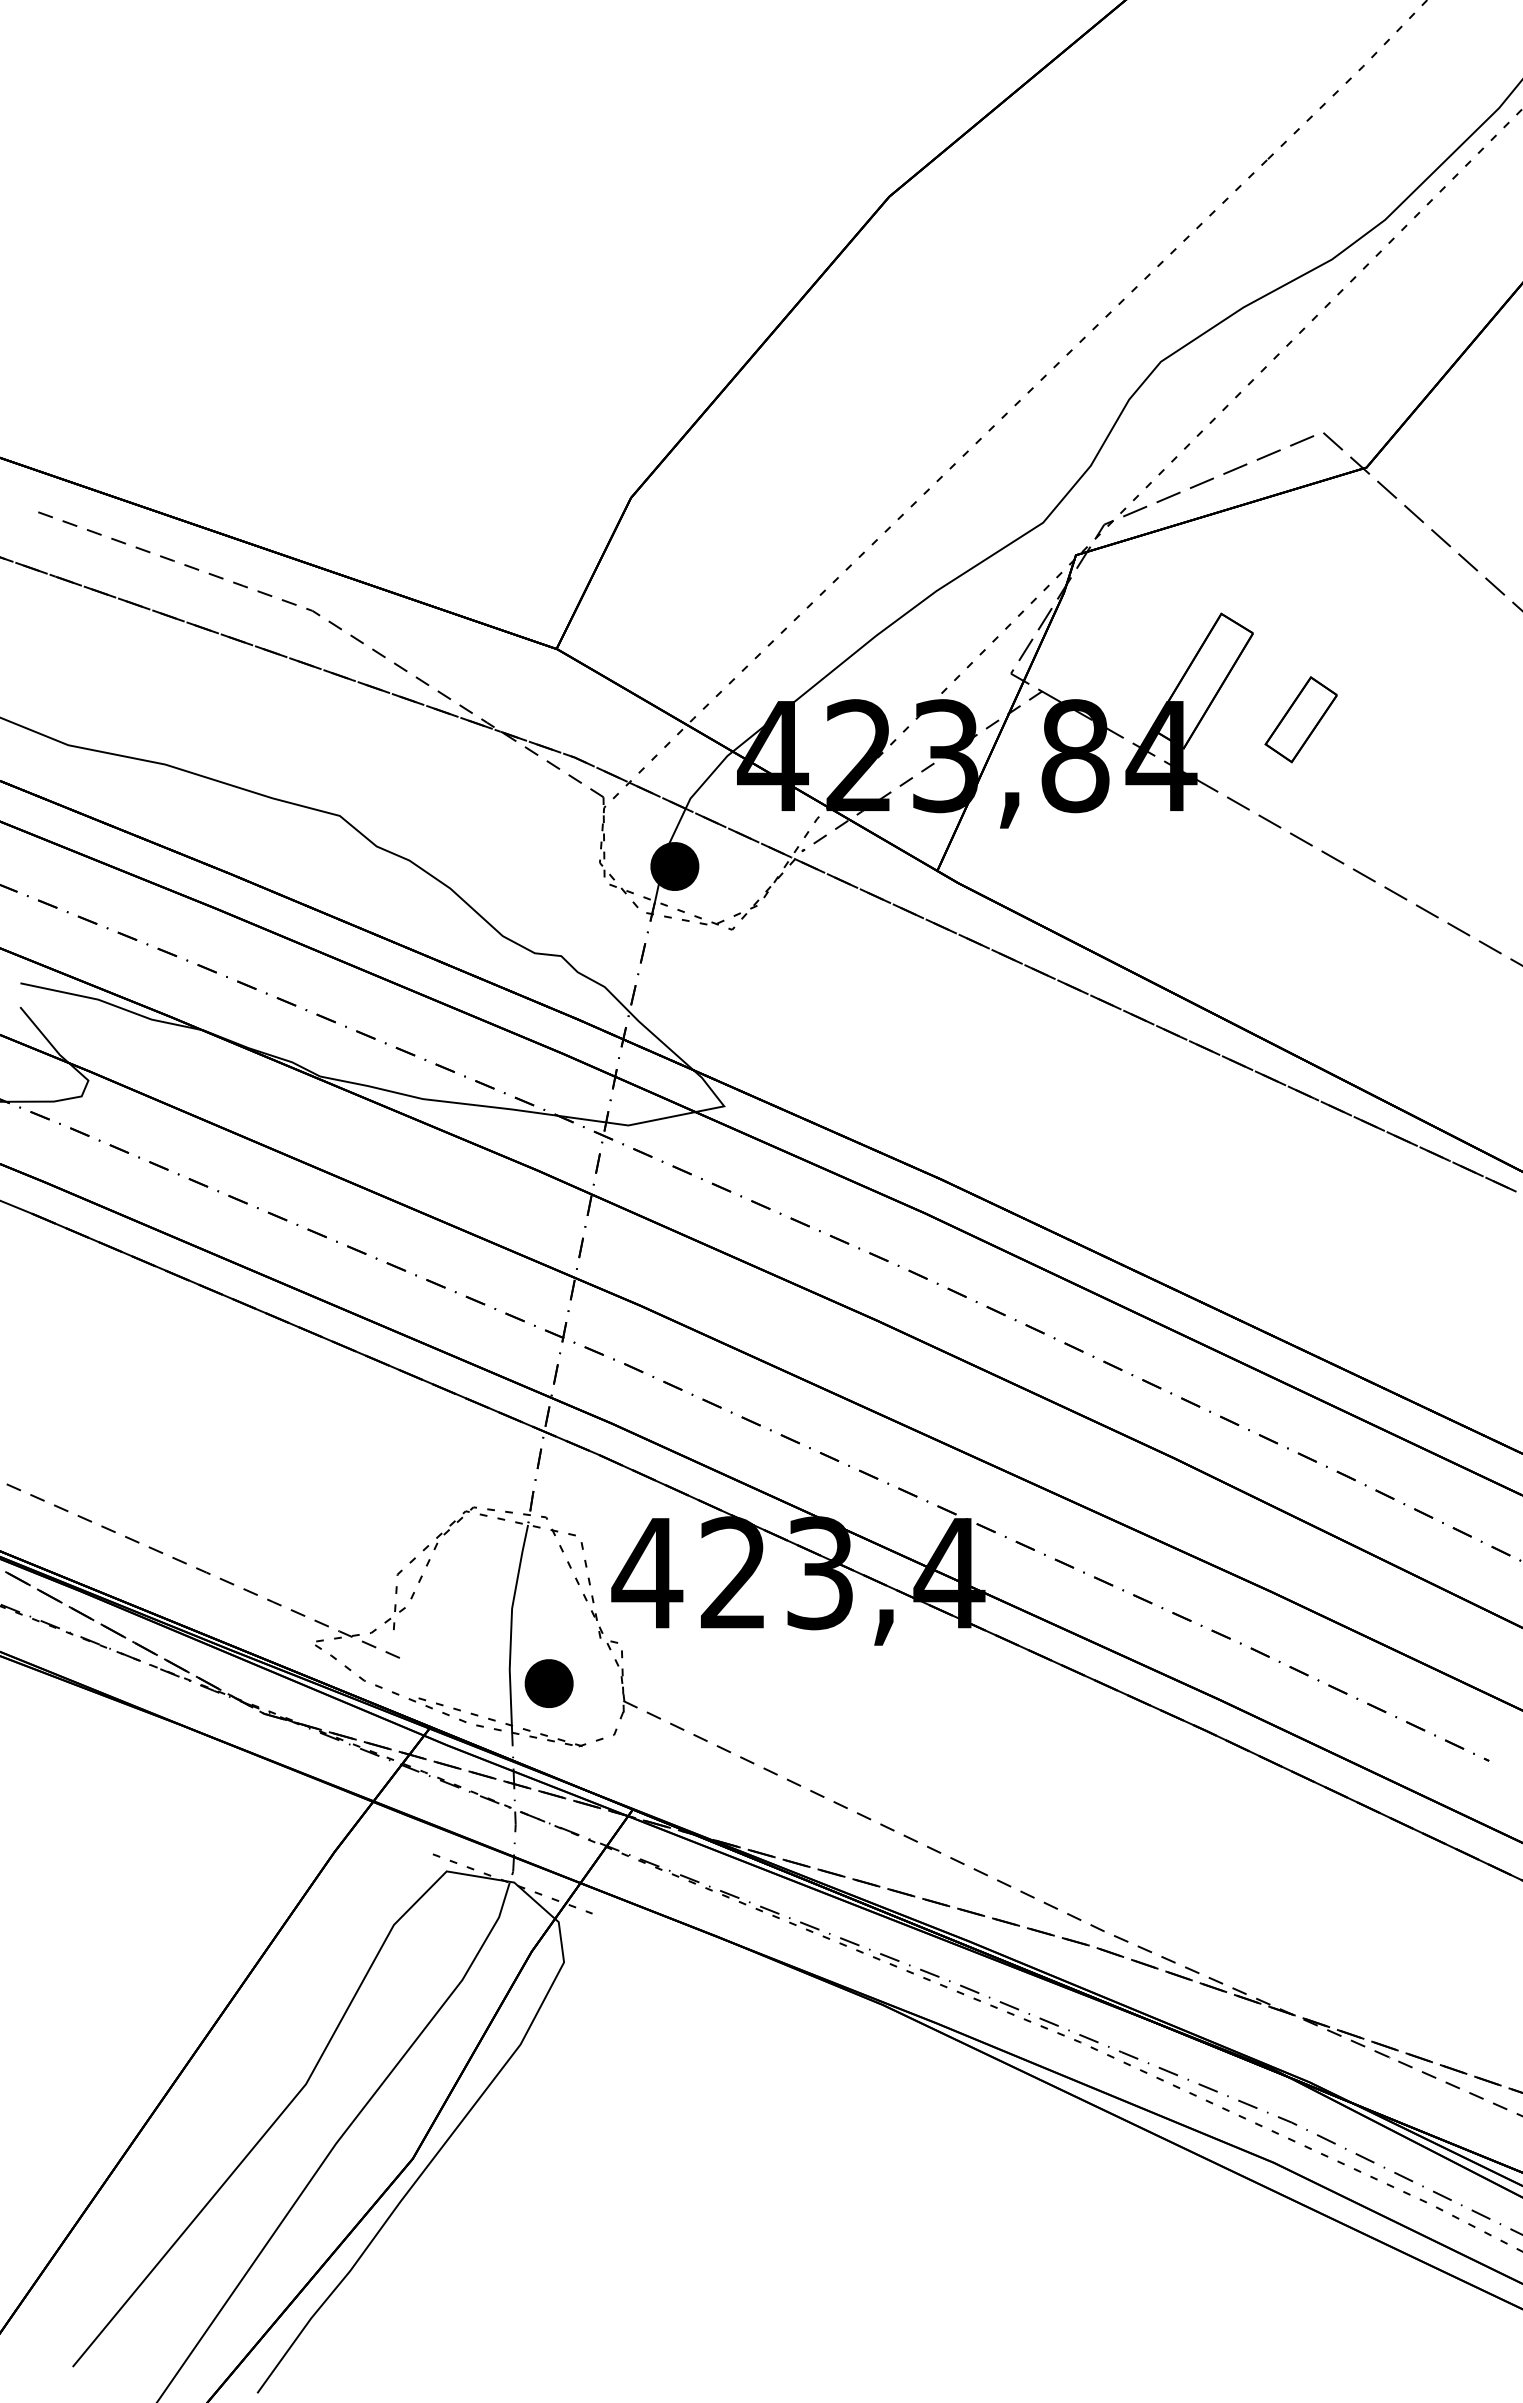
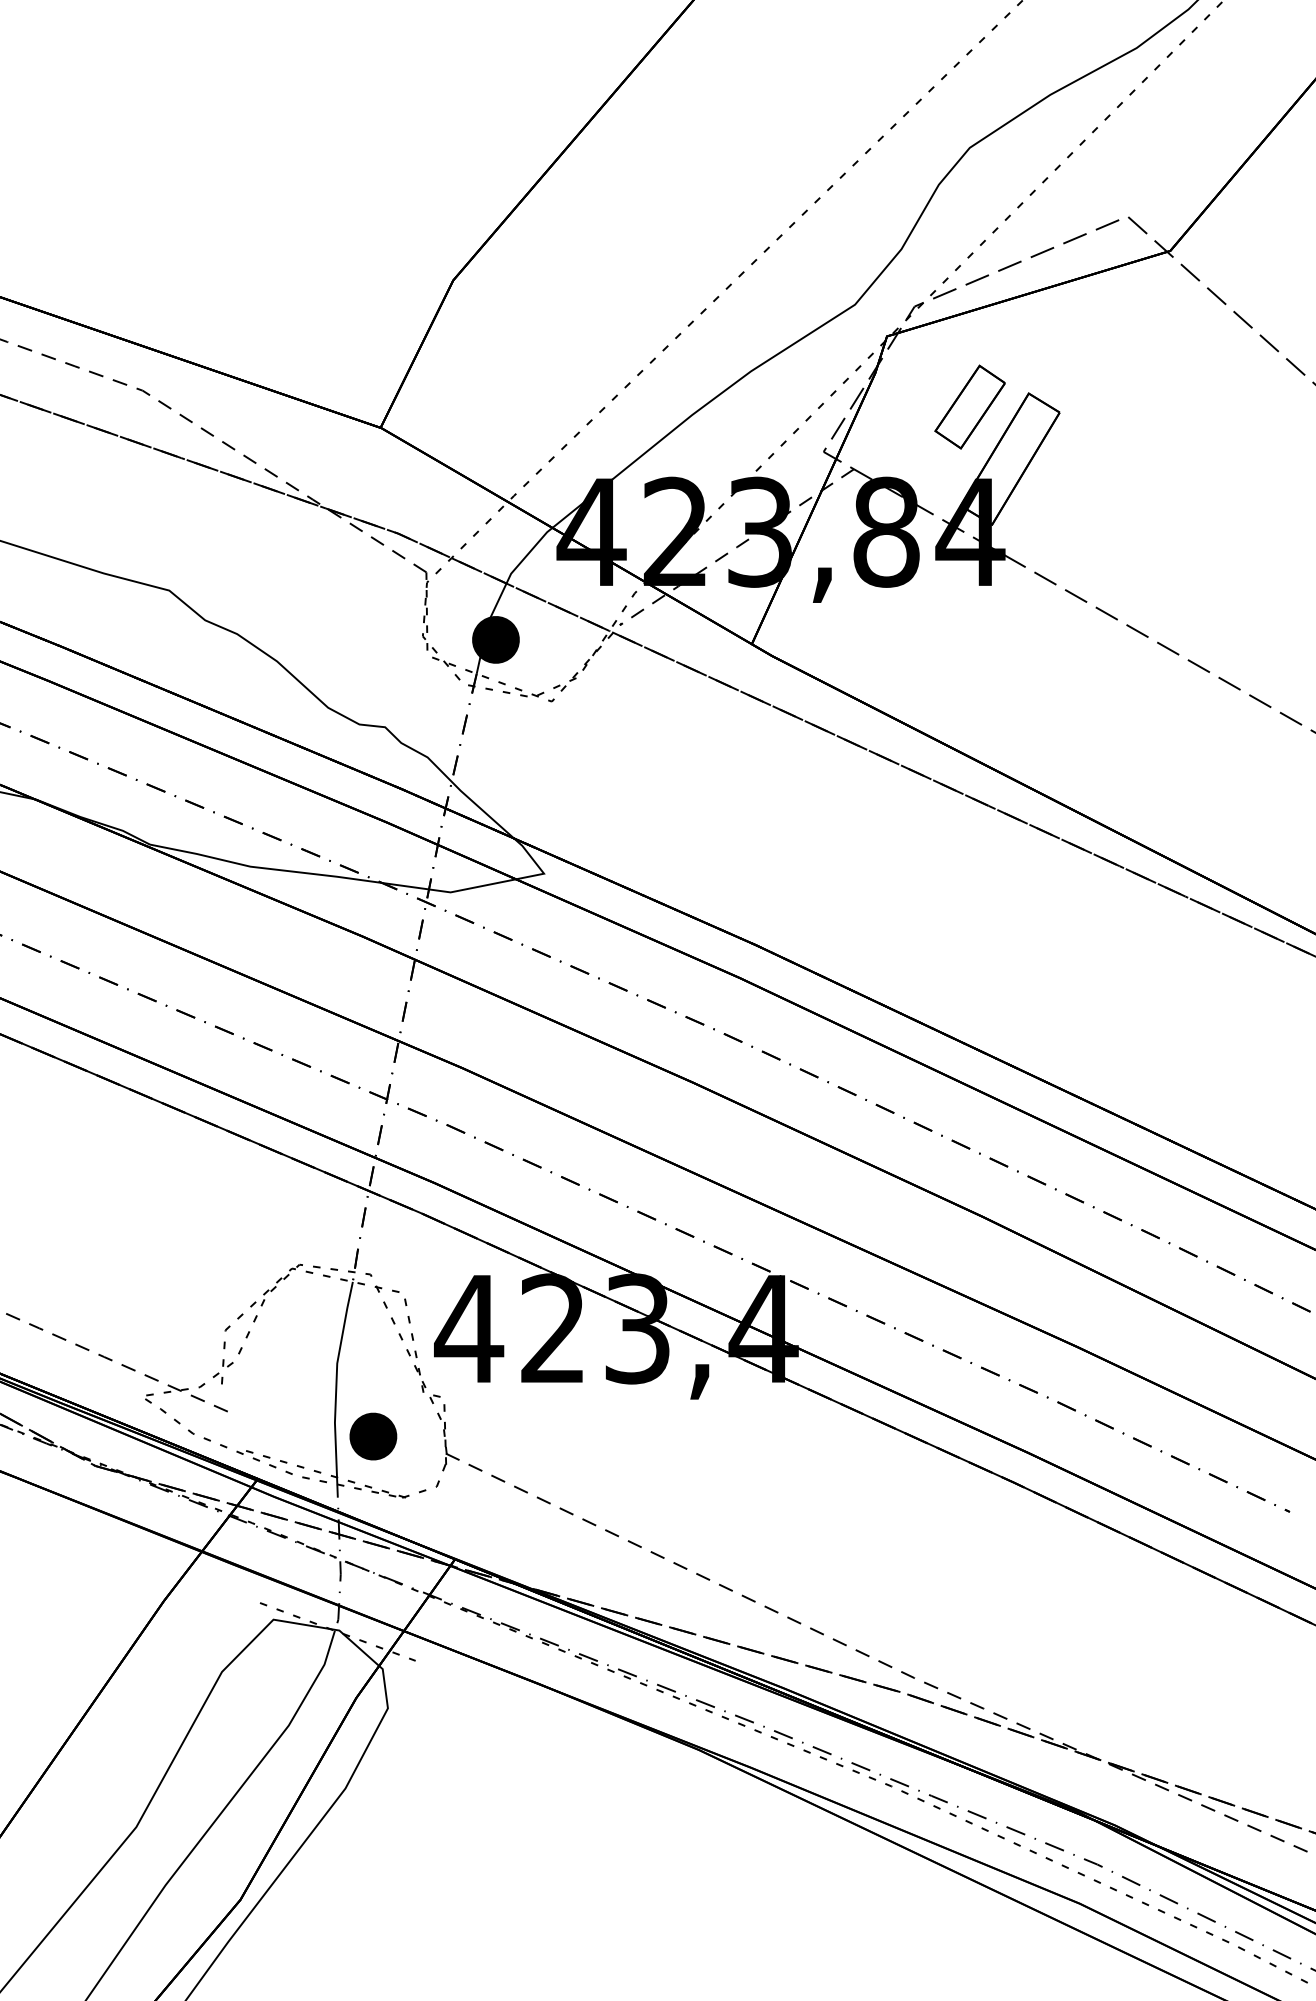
part: (1300, 719) -> (969, 406), moved

